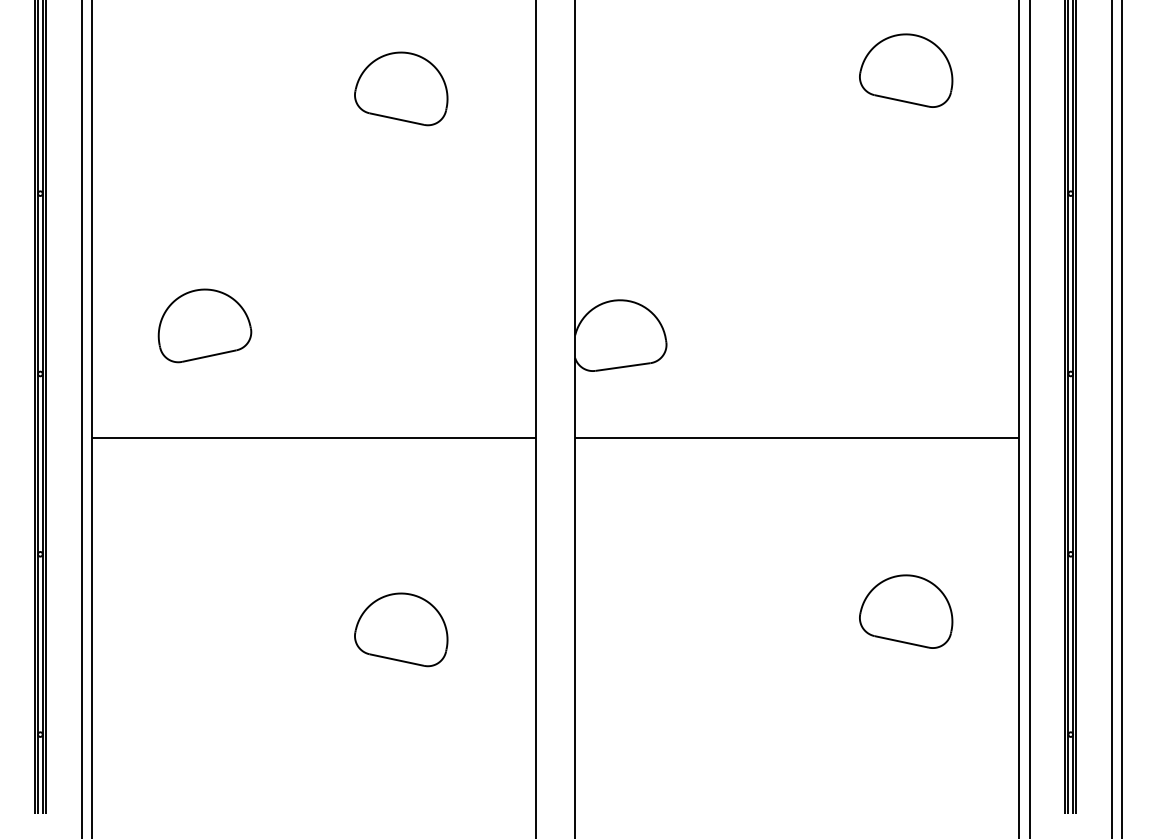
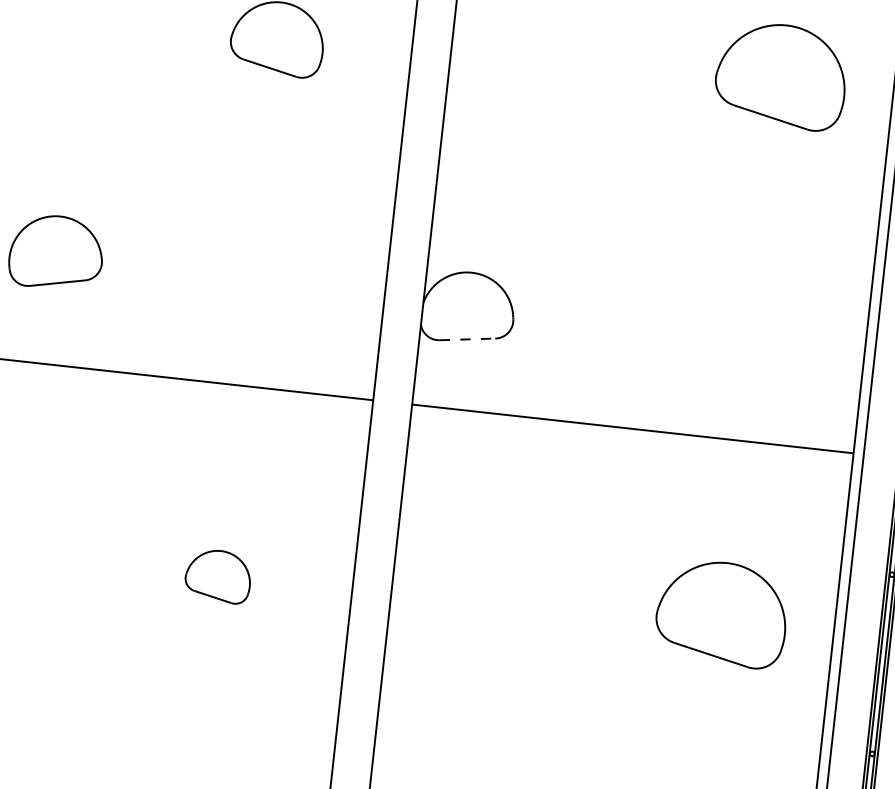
part: (906, 70) -> (781, 75), size x1.4
line: (622, 367) -> (466, 339), solid -> dashed
part: (906, 611) -> (722, 613), size x1.4
part: (401, 629) -> (218, 575), size x0.7

